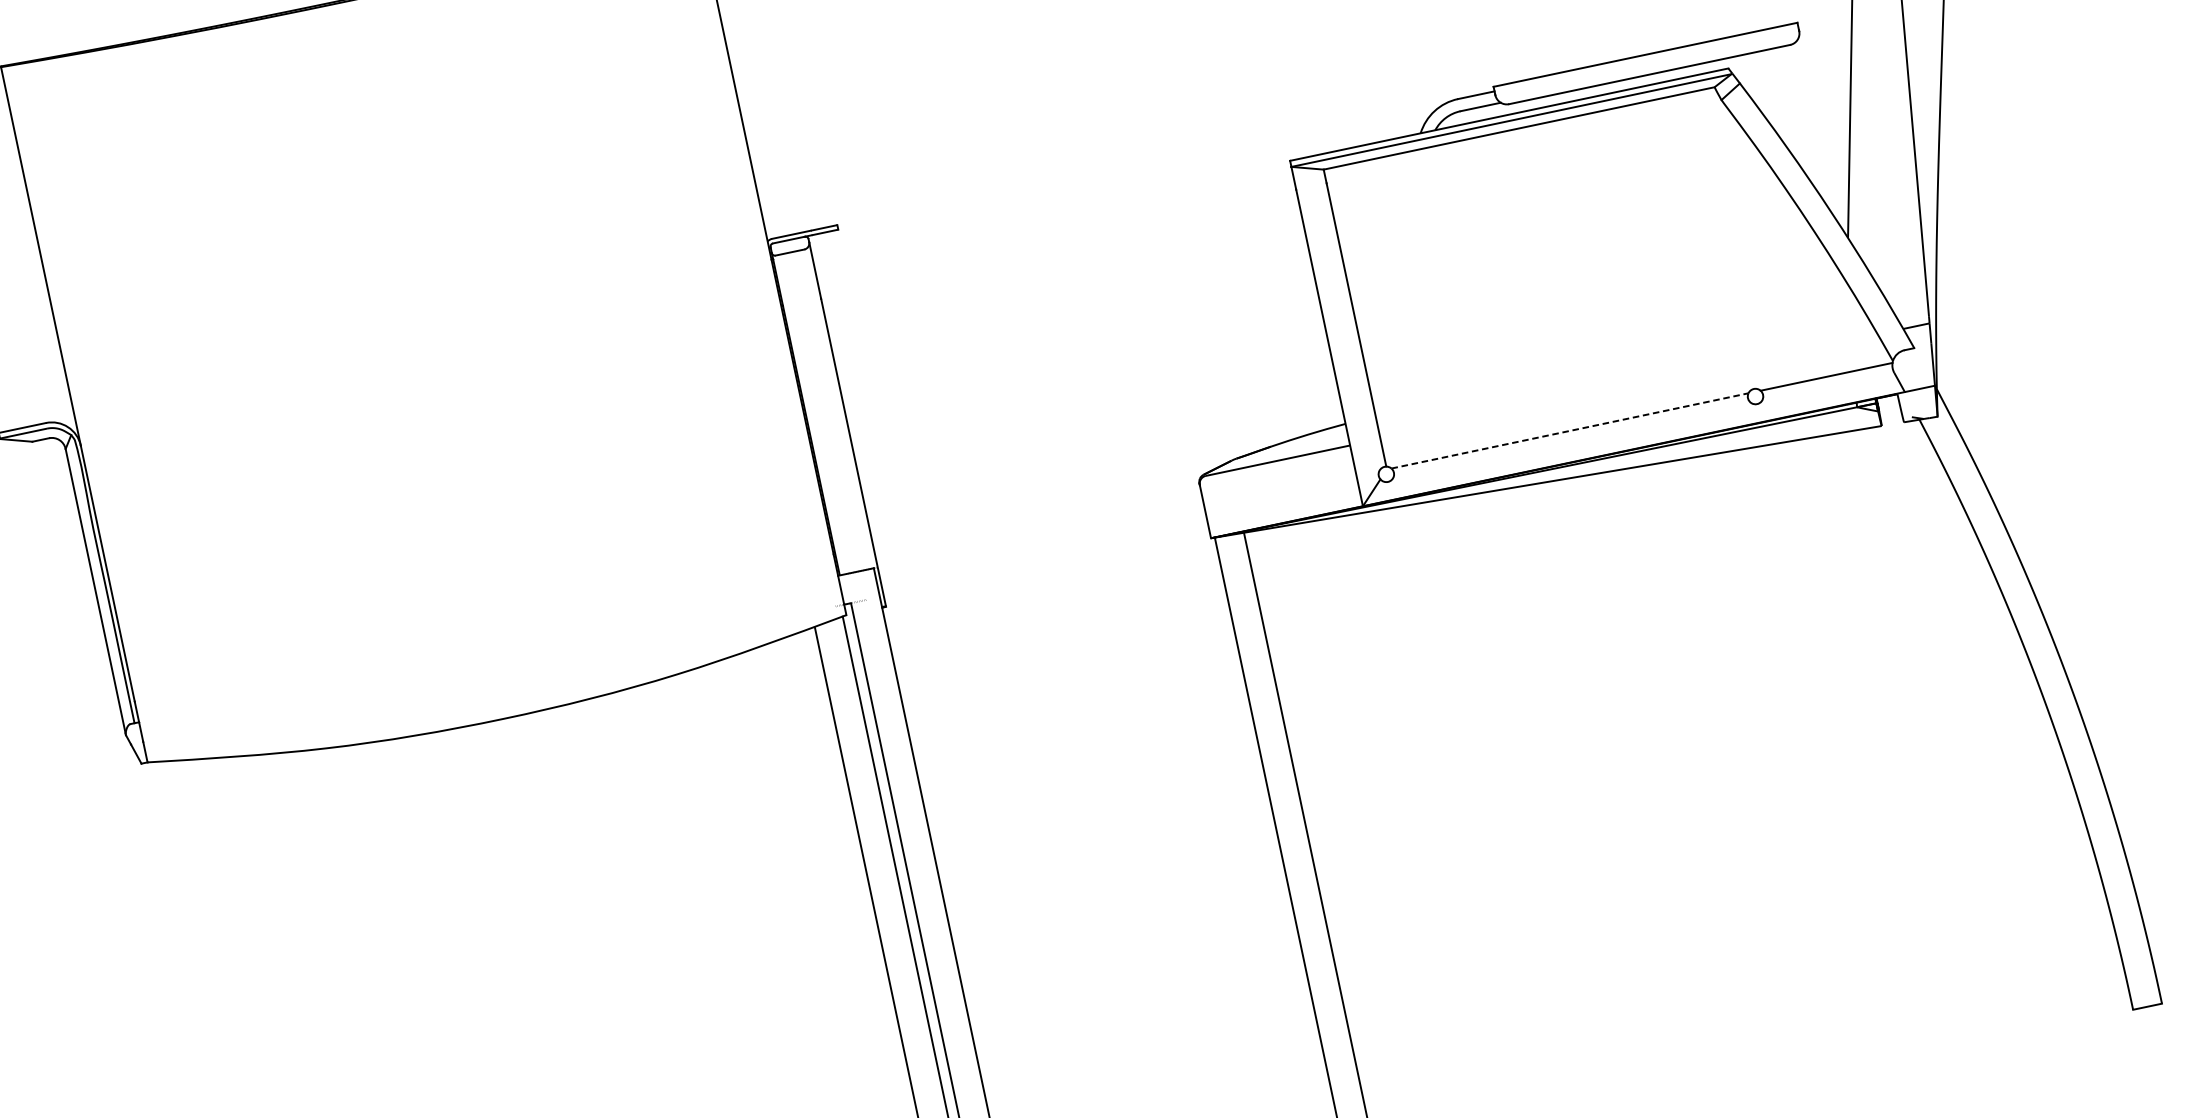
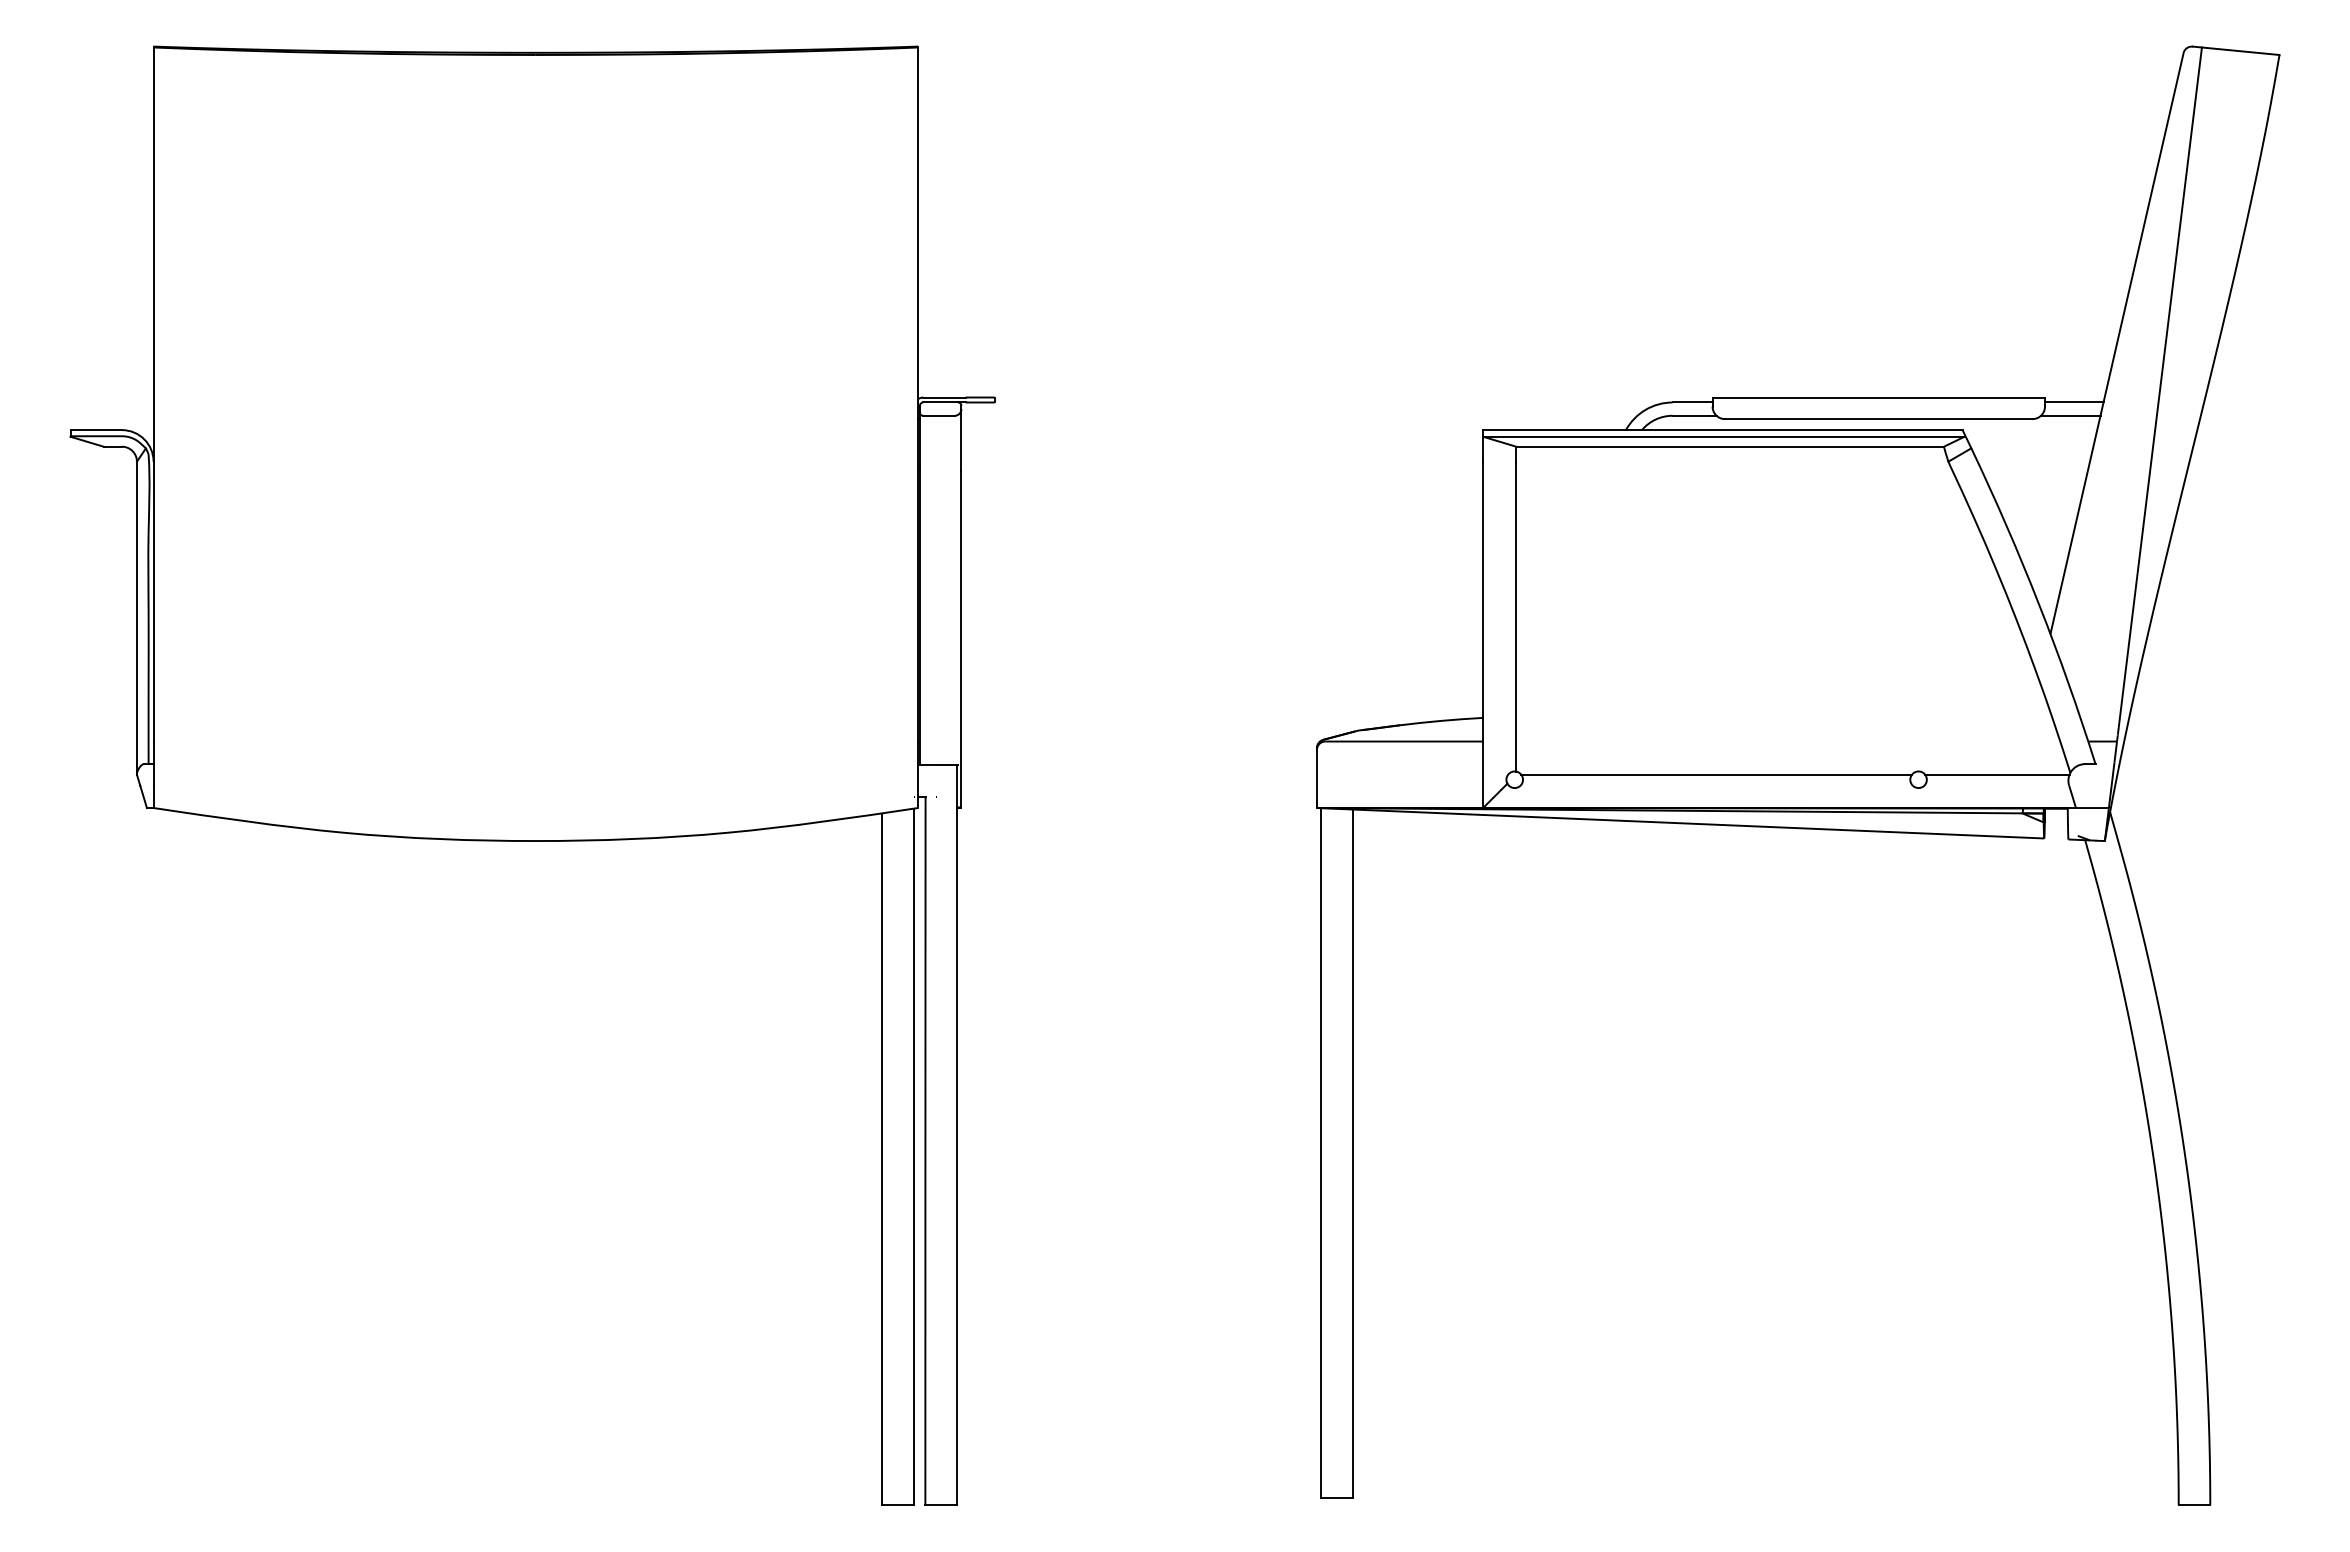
line: (1824, 21) -> (2073, 402), added
line: (1824, 34) -> (2070, 415), added
line: (1570, 430) -> (1717, 774), dashed -> solid

